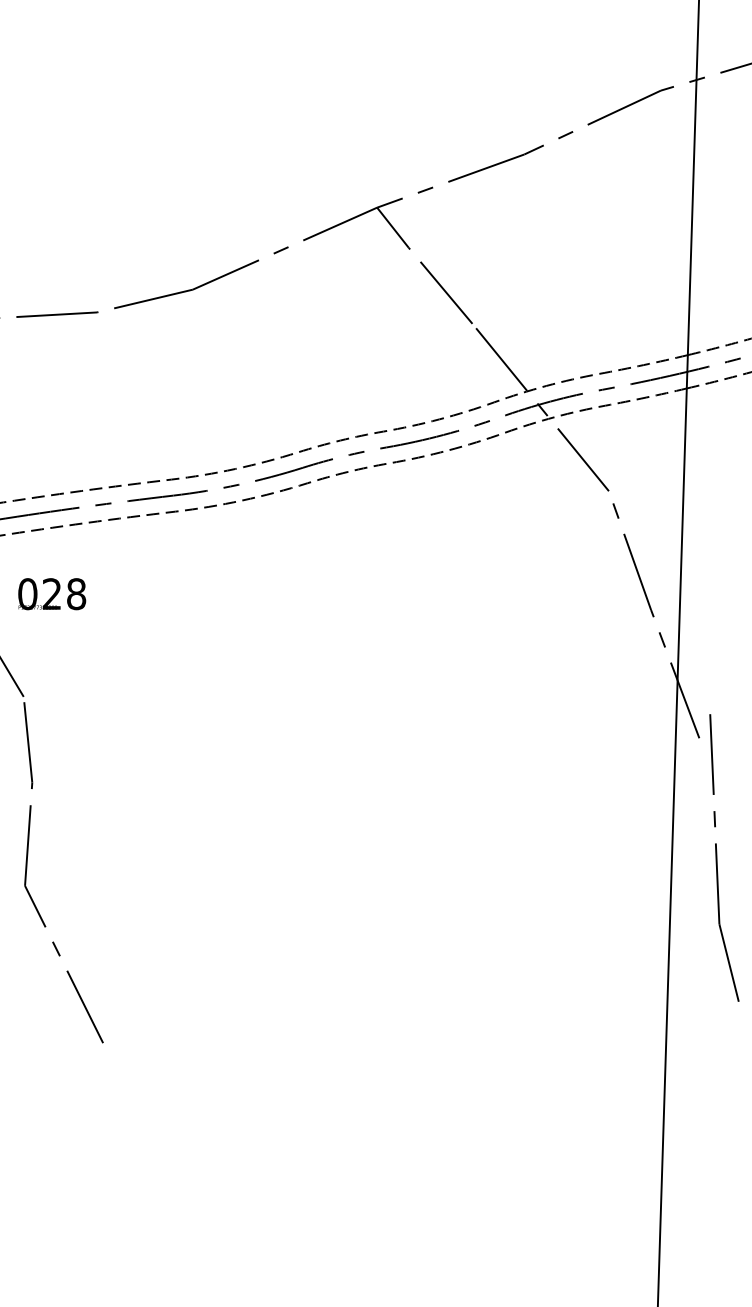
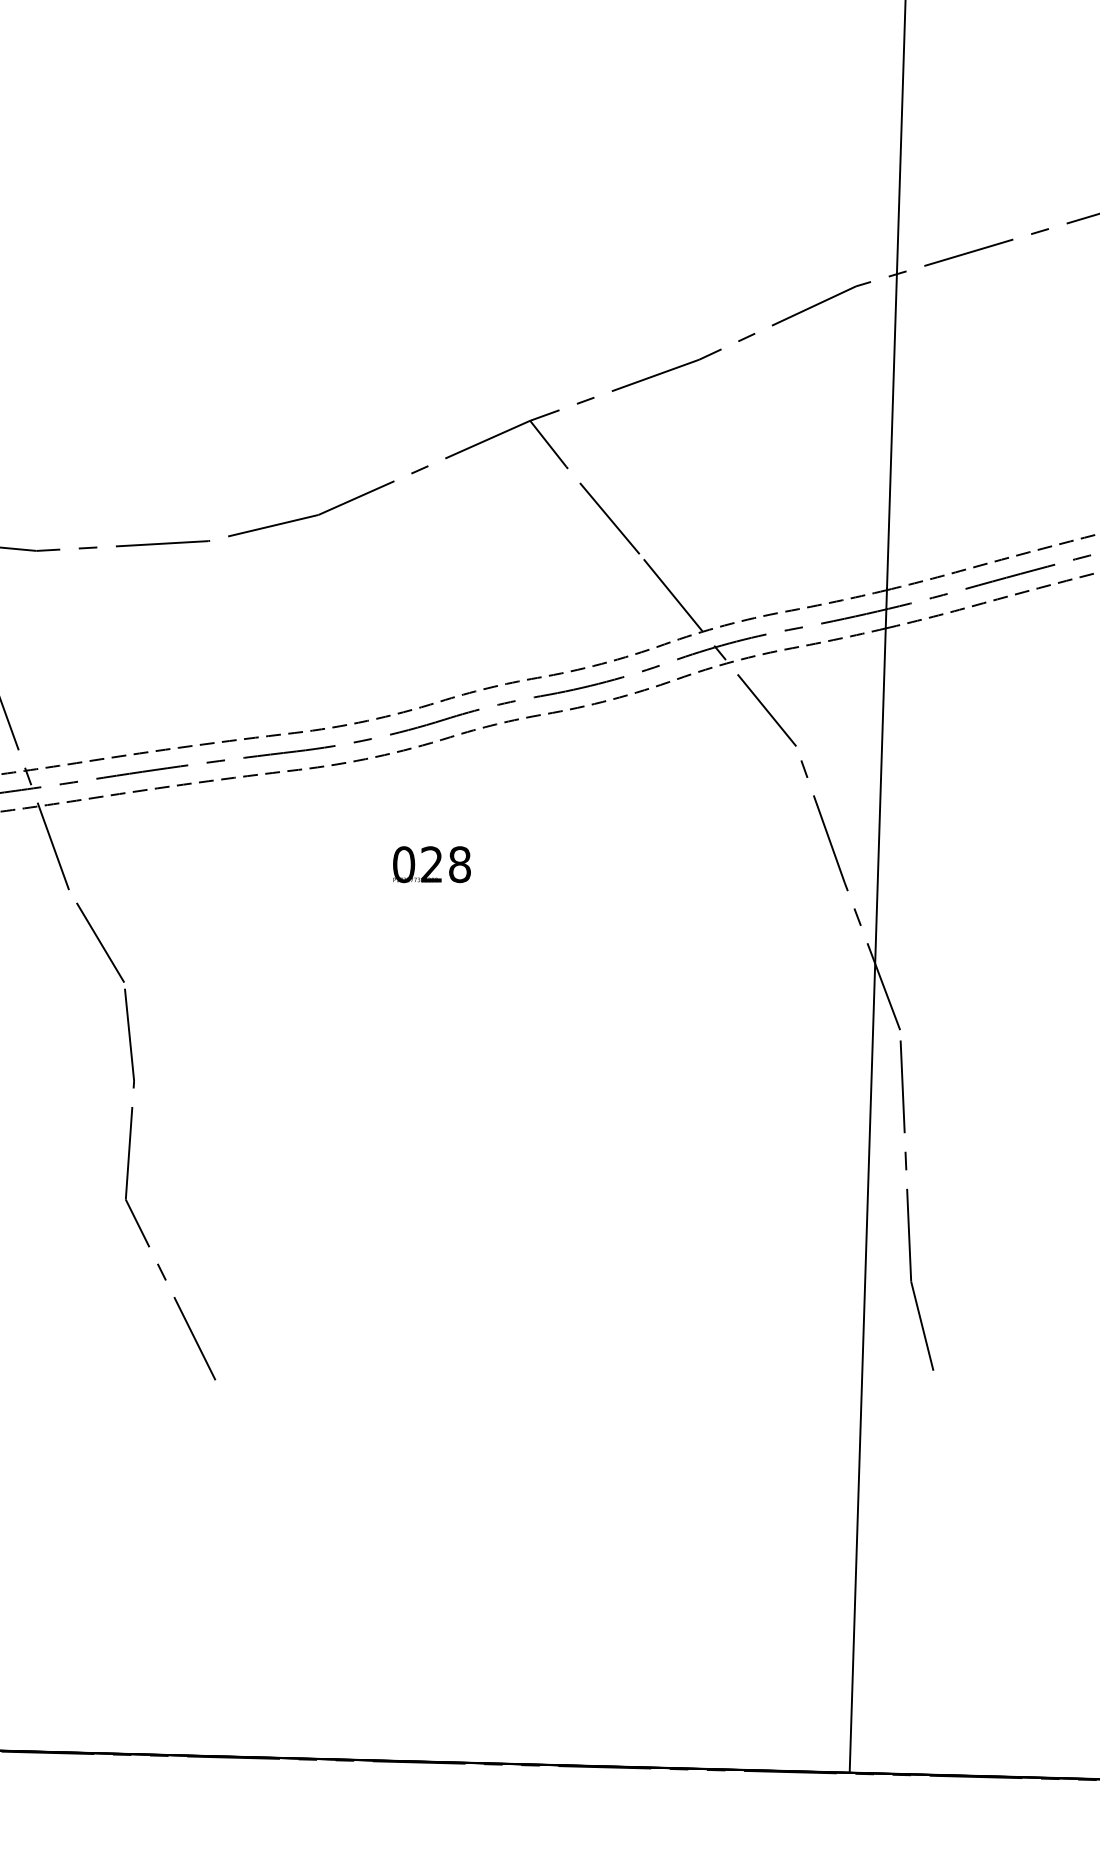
text: (51, 594) -> (431, 864), moved
part: (717, 857) -> (908, 1205), moved

